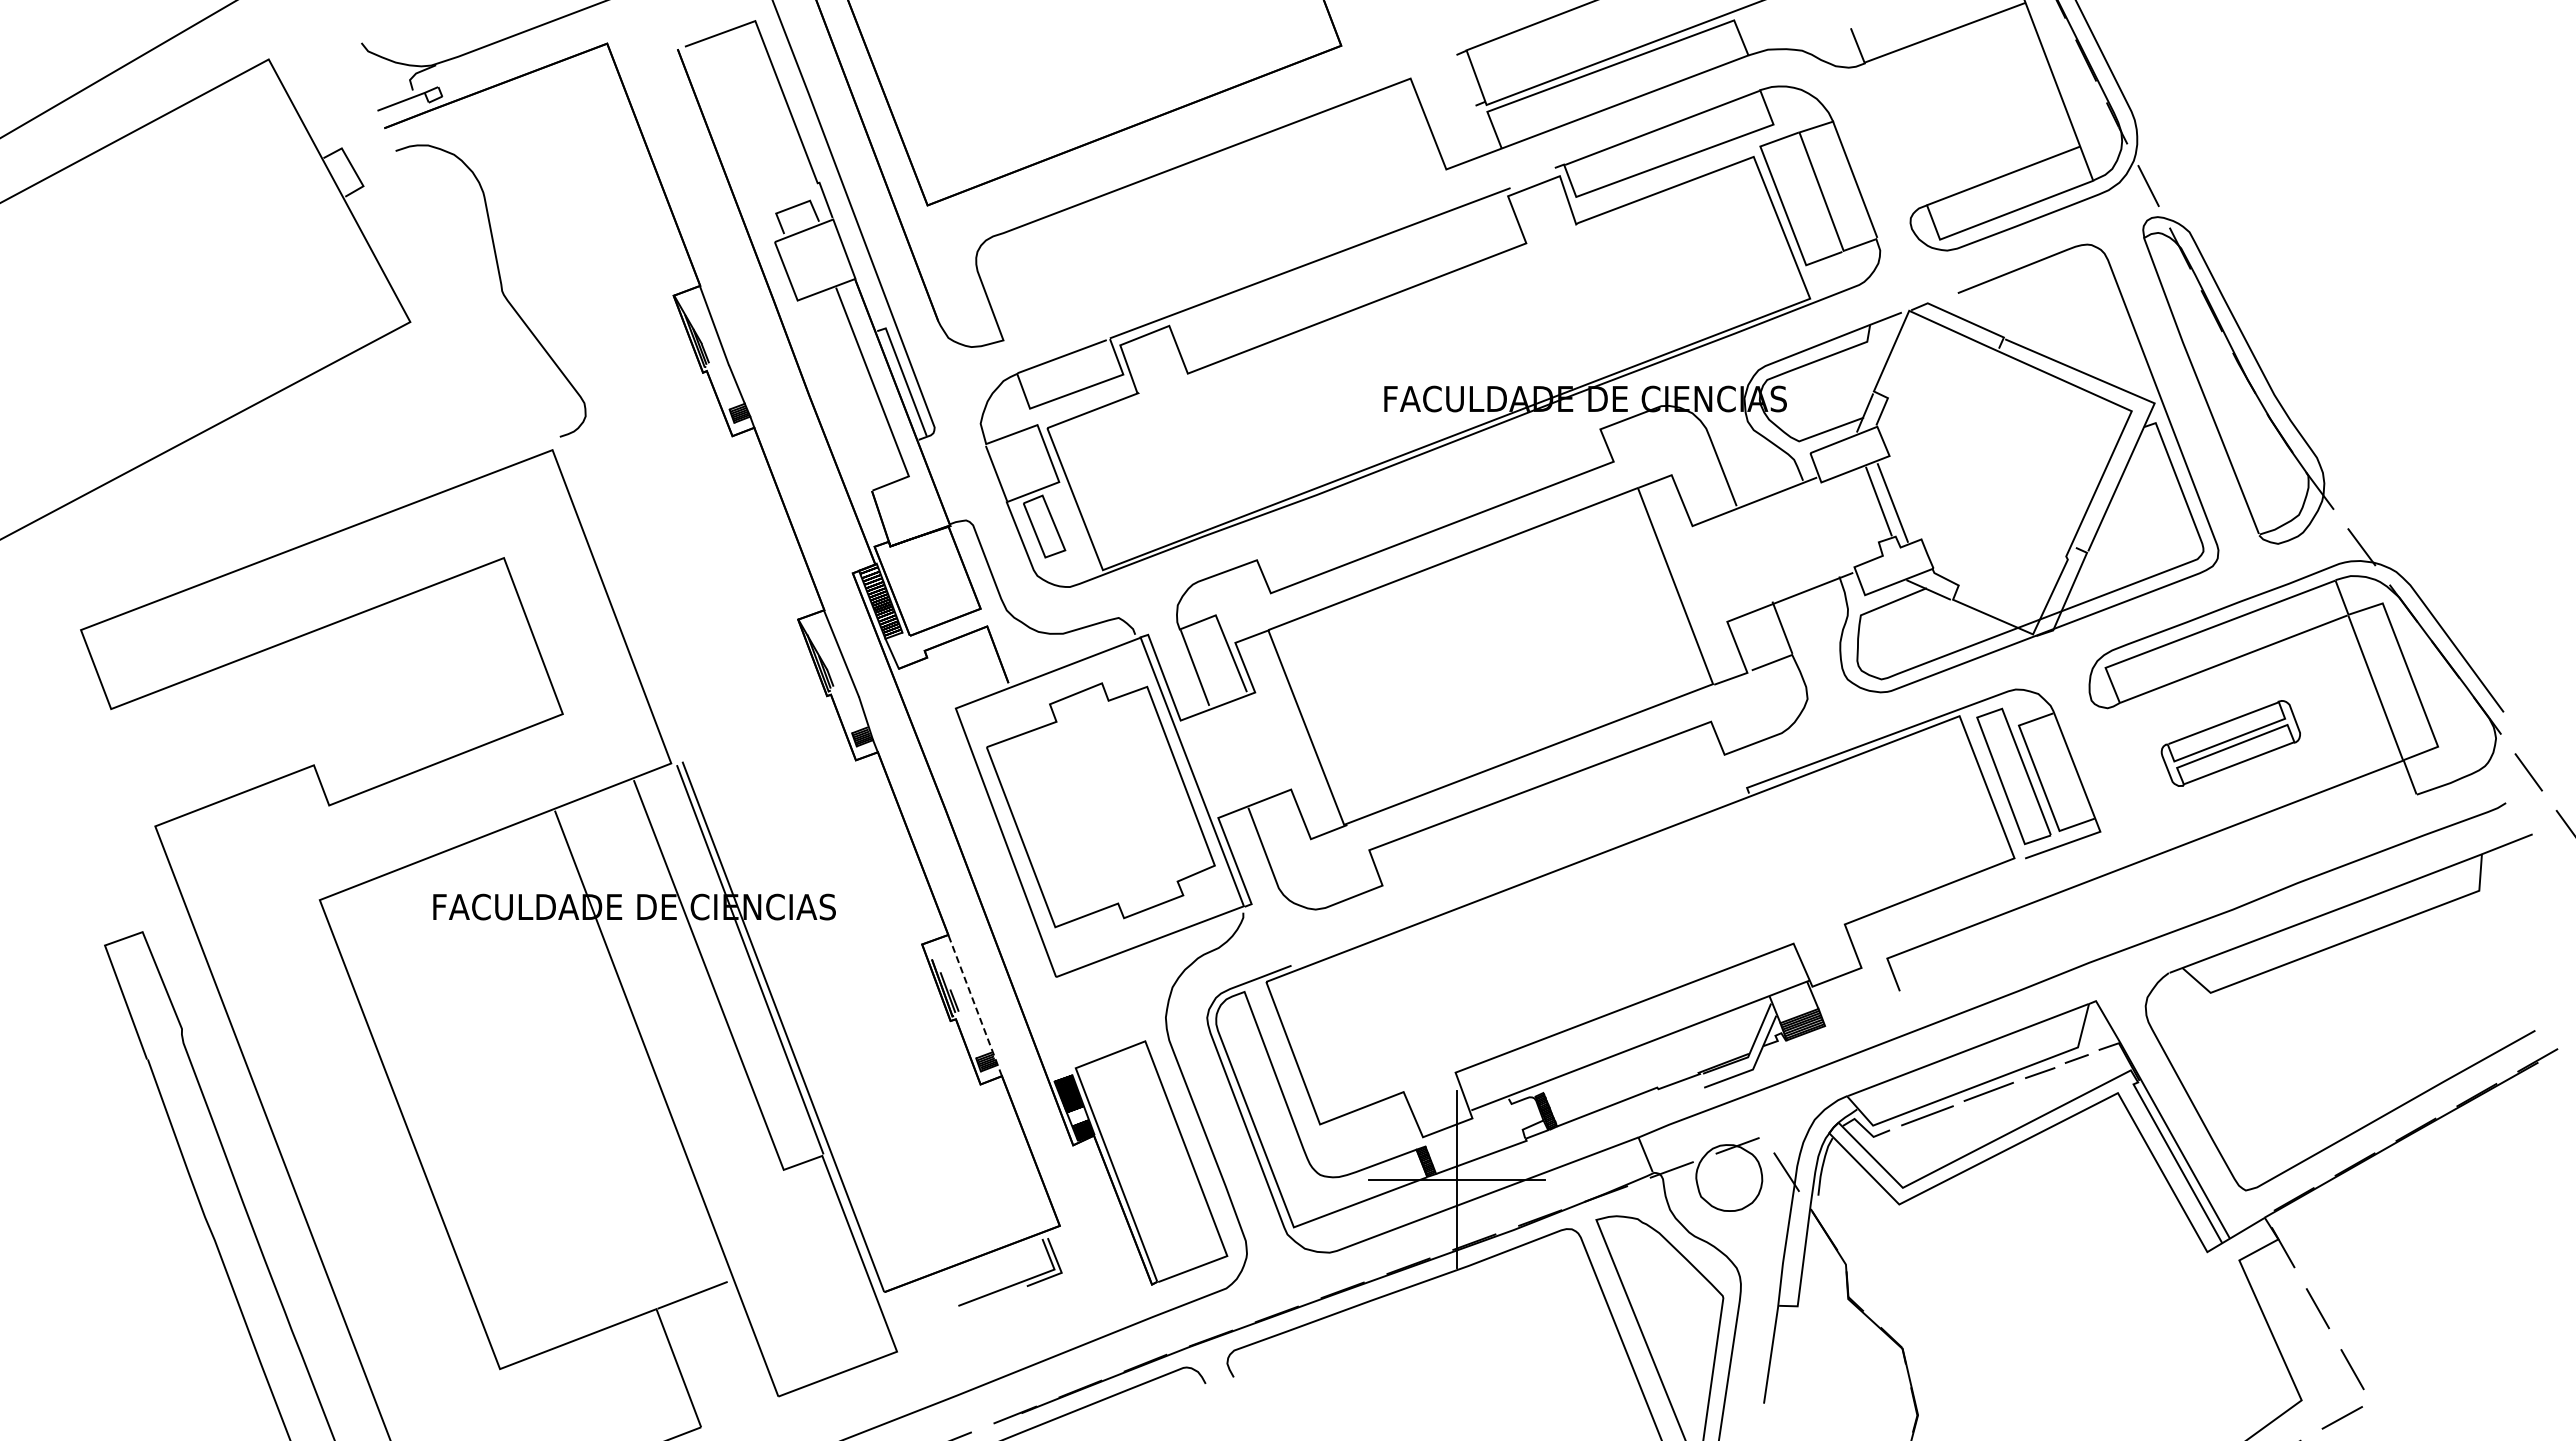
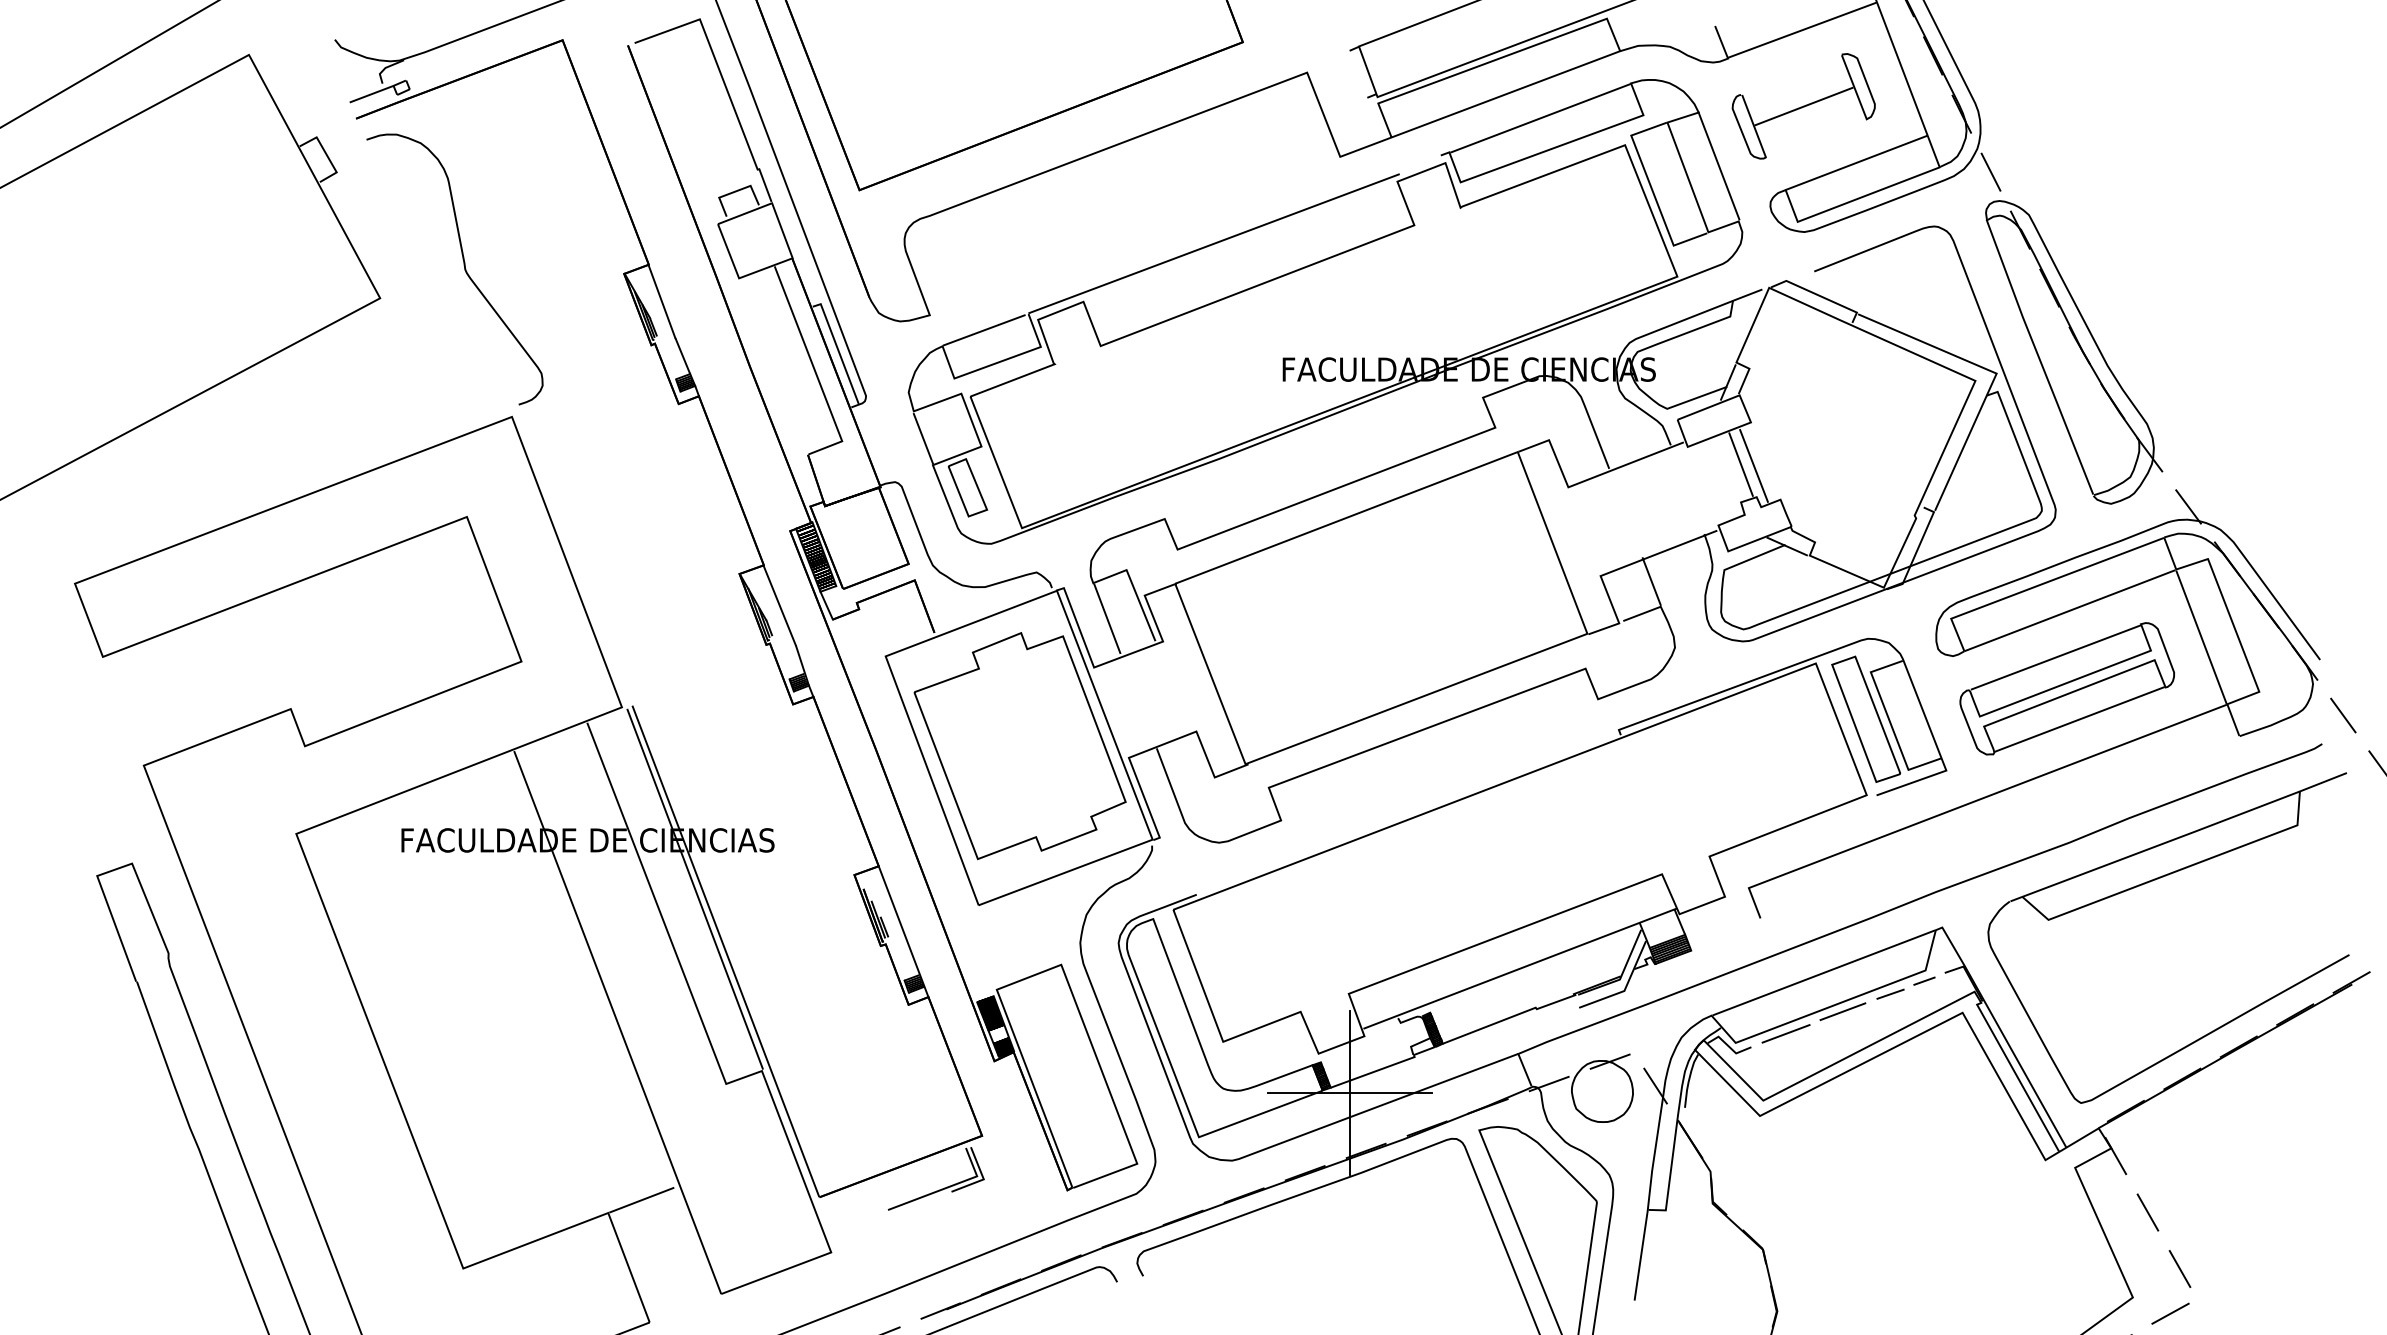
part: (1946, 114) -> (1803, 105), added
part: (2230, 743) -> (2066, 688), size x1.67
line: (974, 1005) -> (902, 931), dashed -> solid

